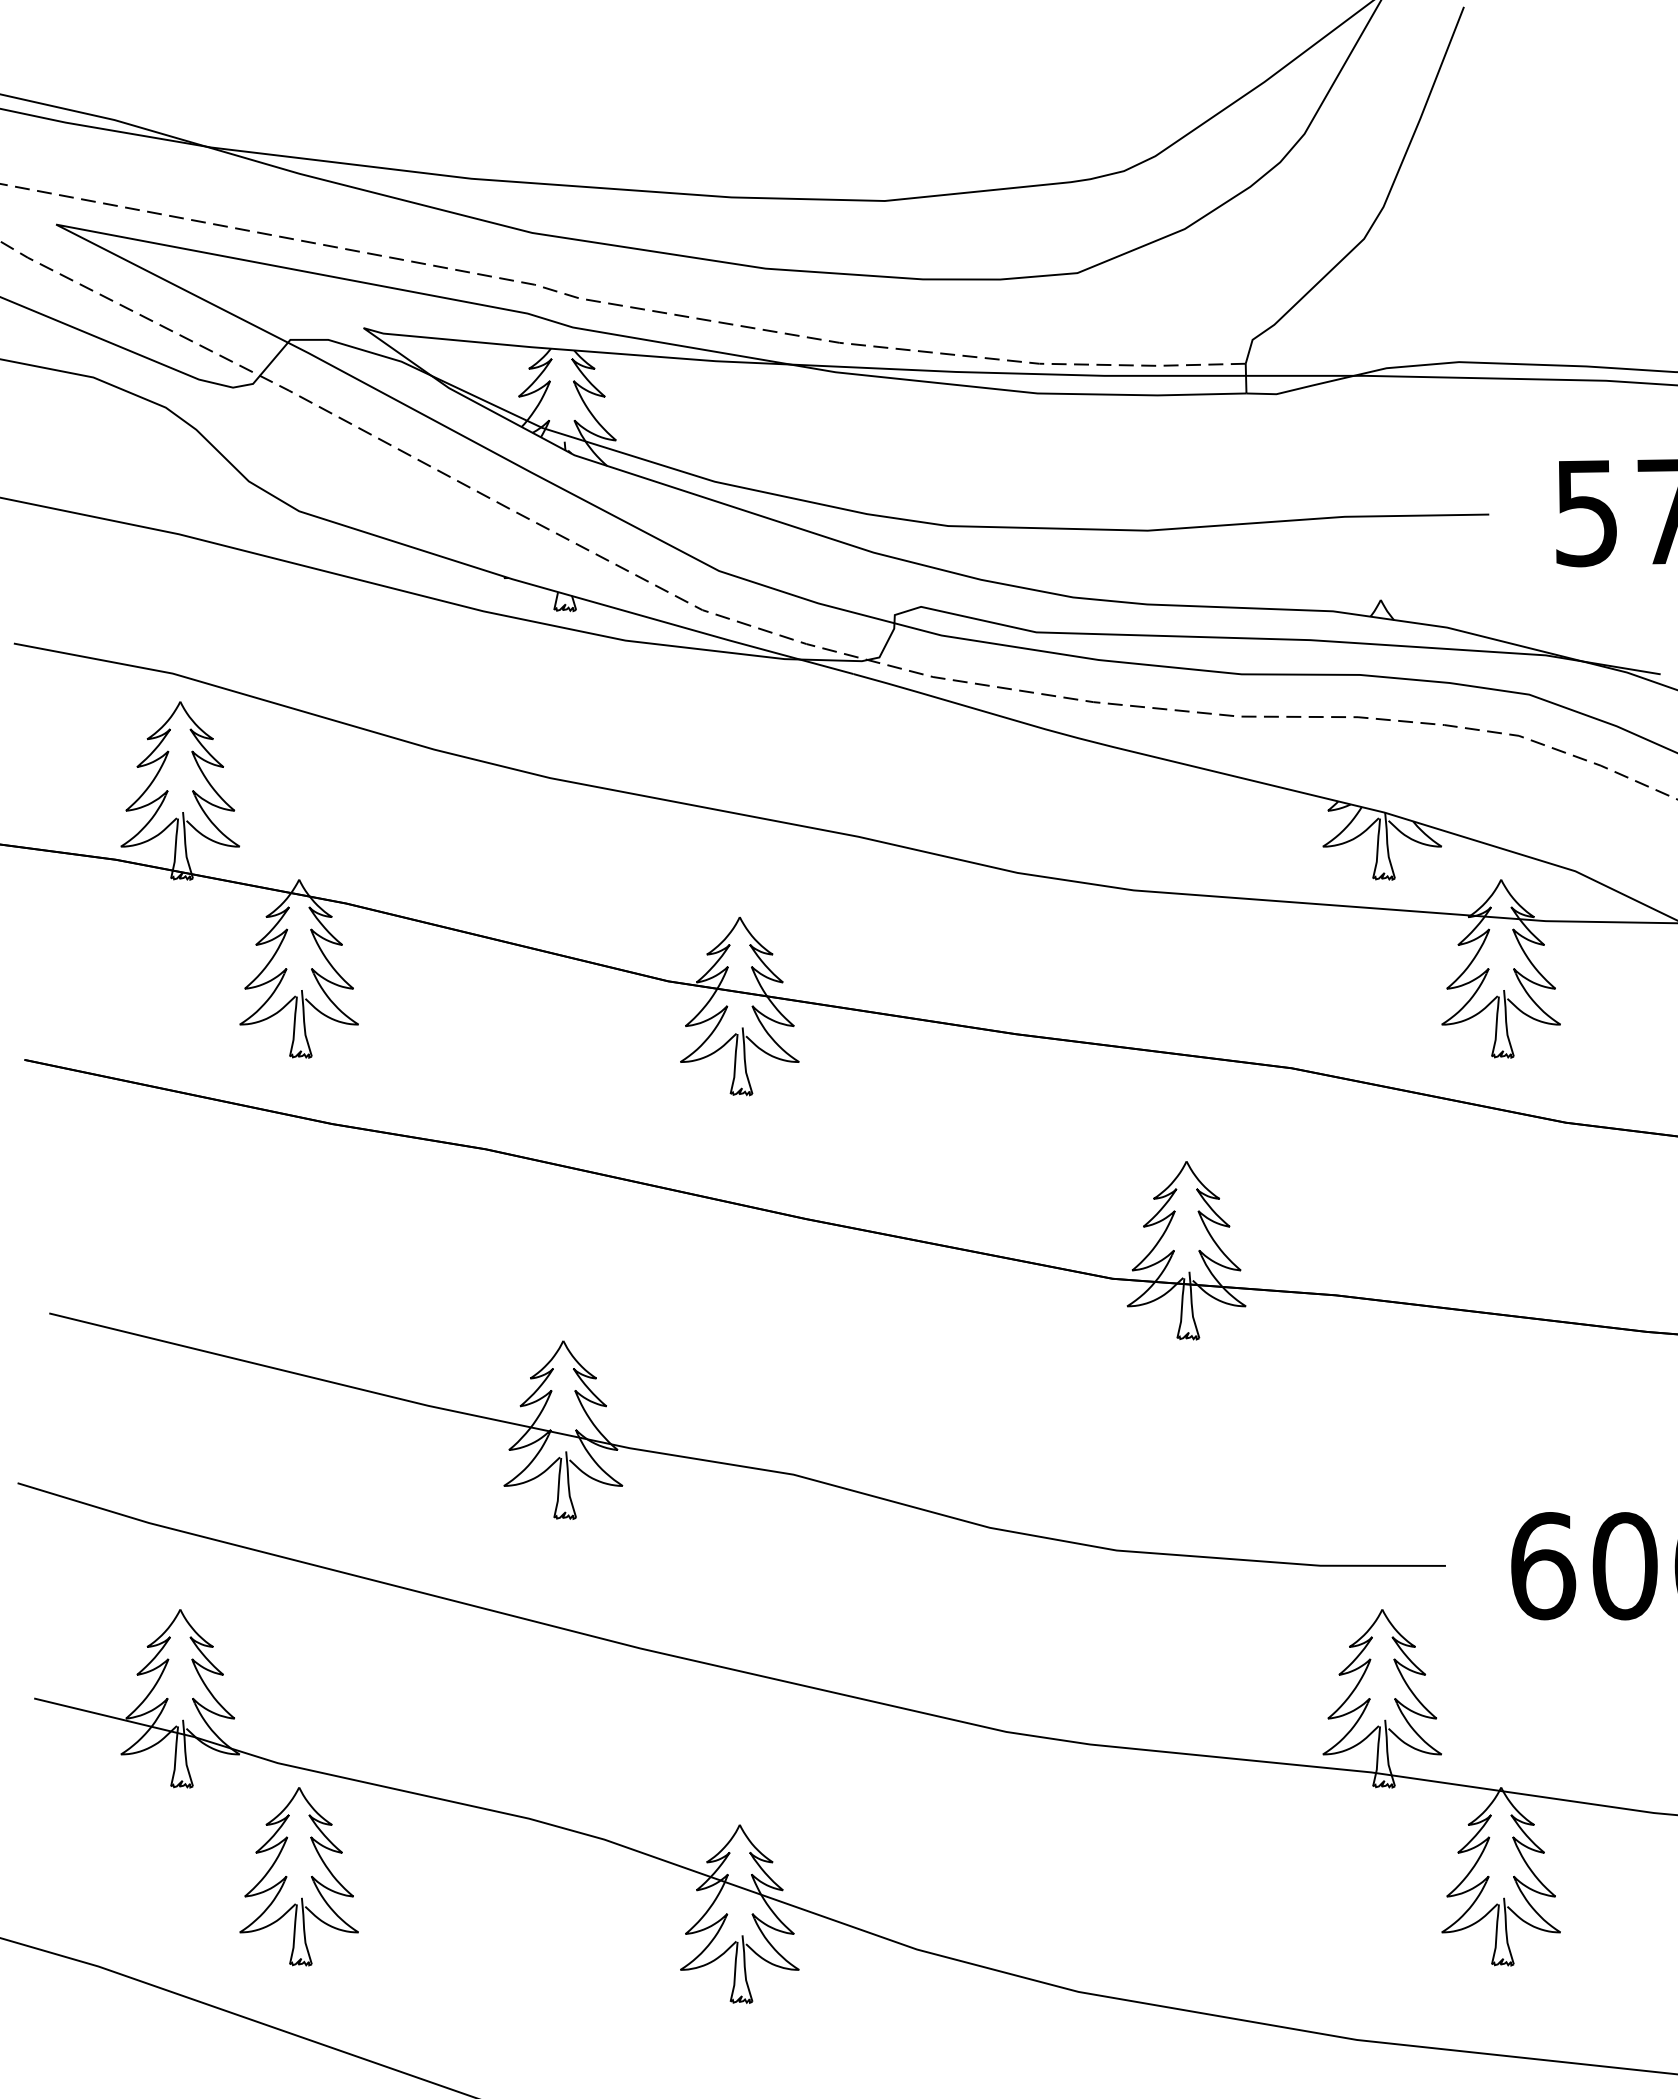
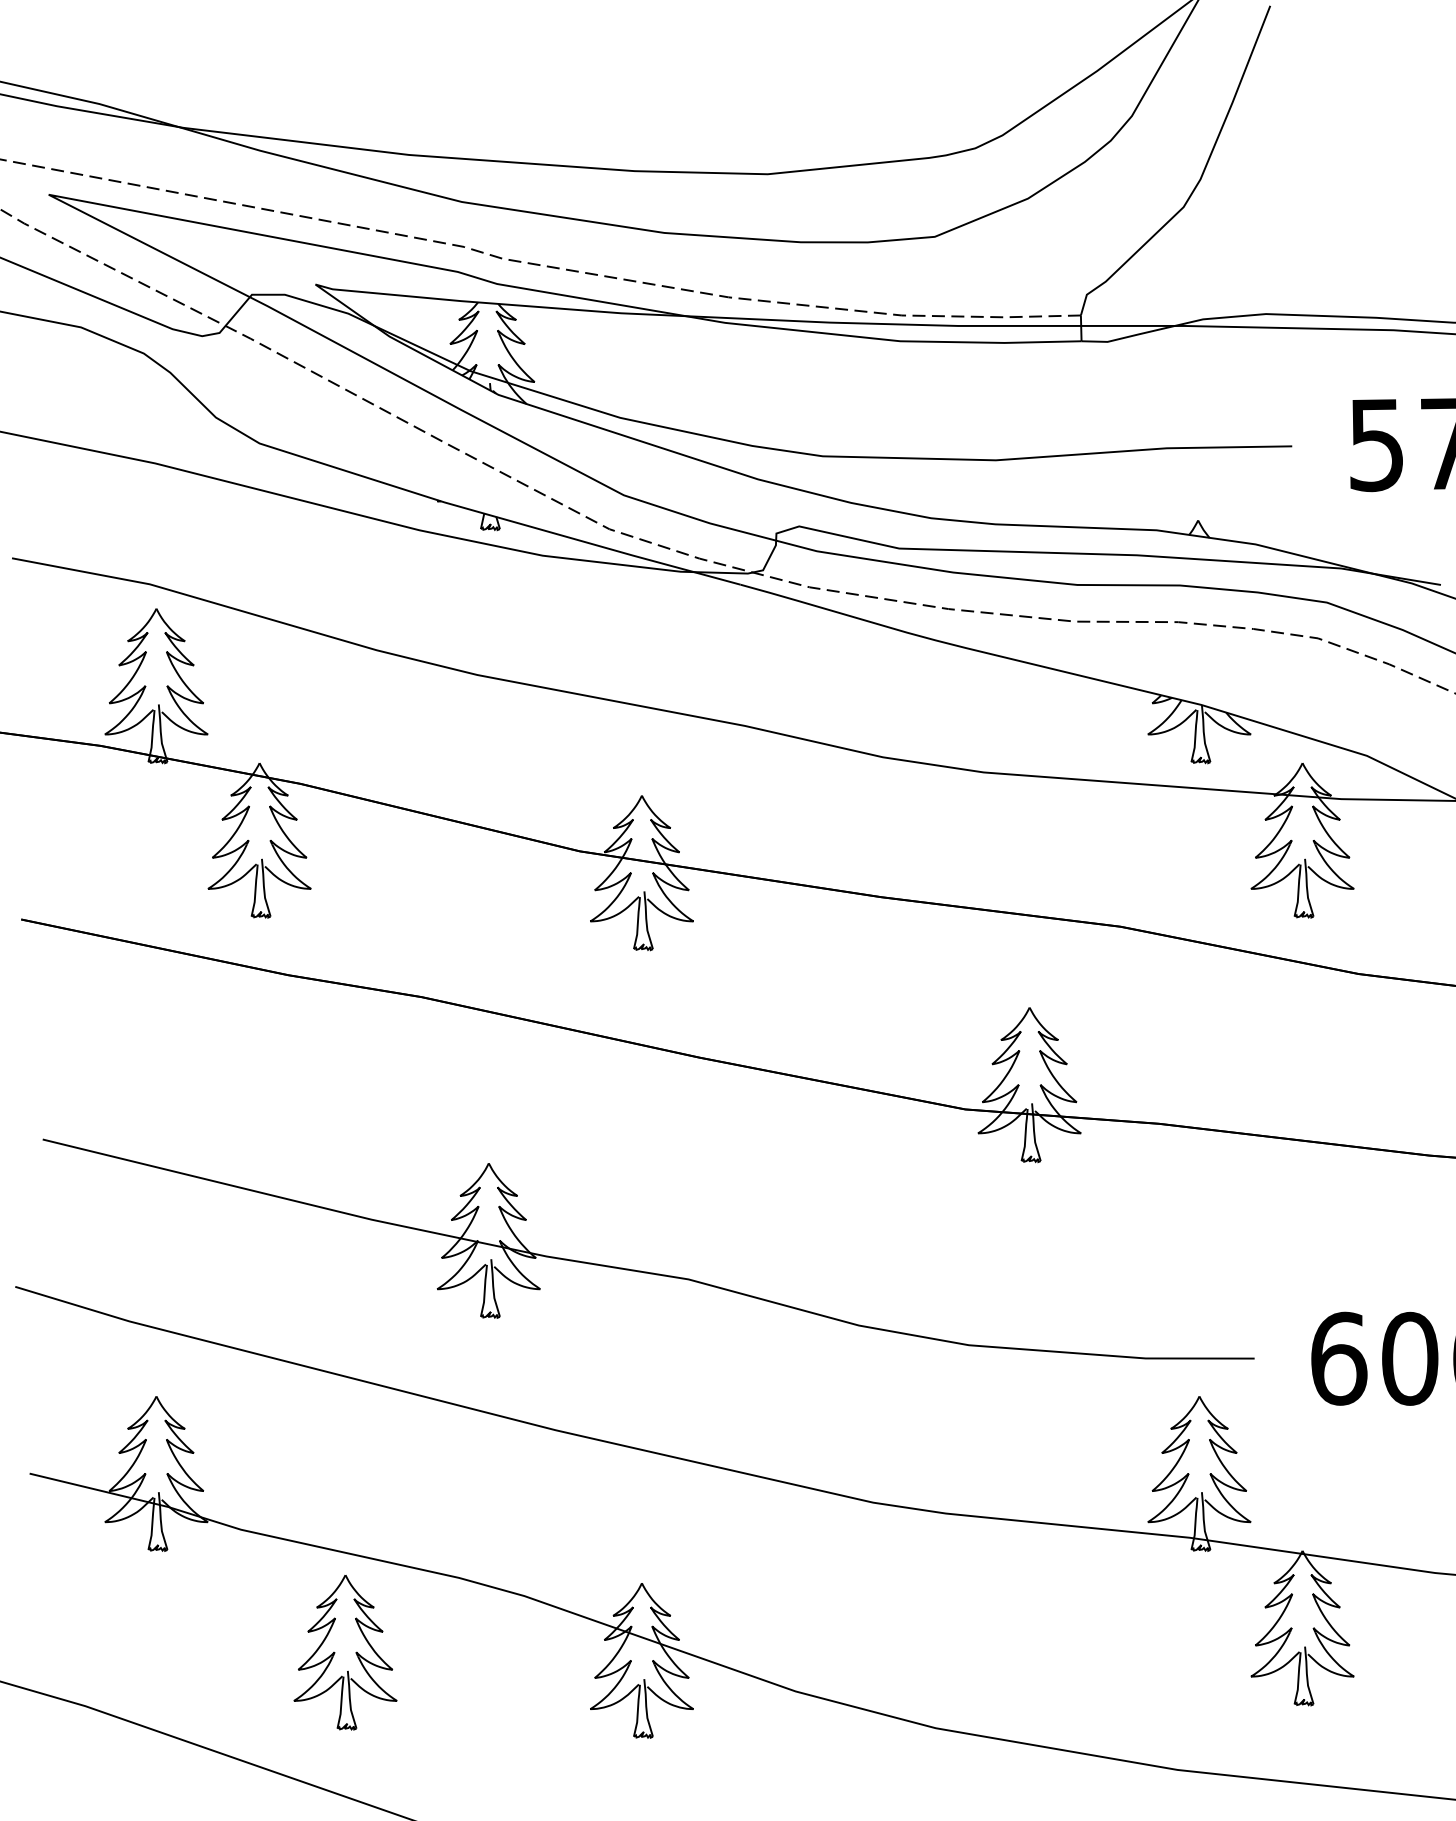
part: (287, 1876) -> (335, 1652), moved

